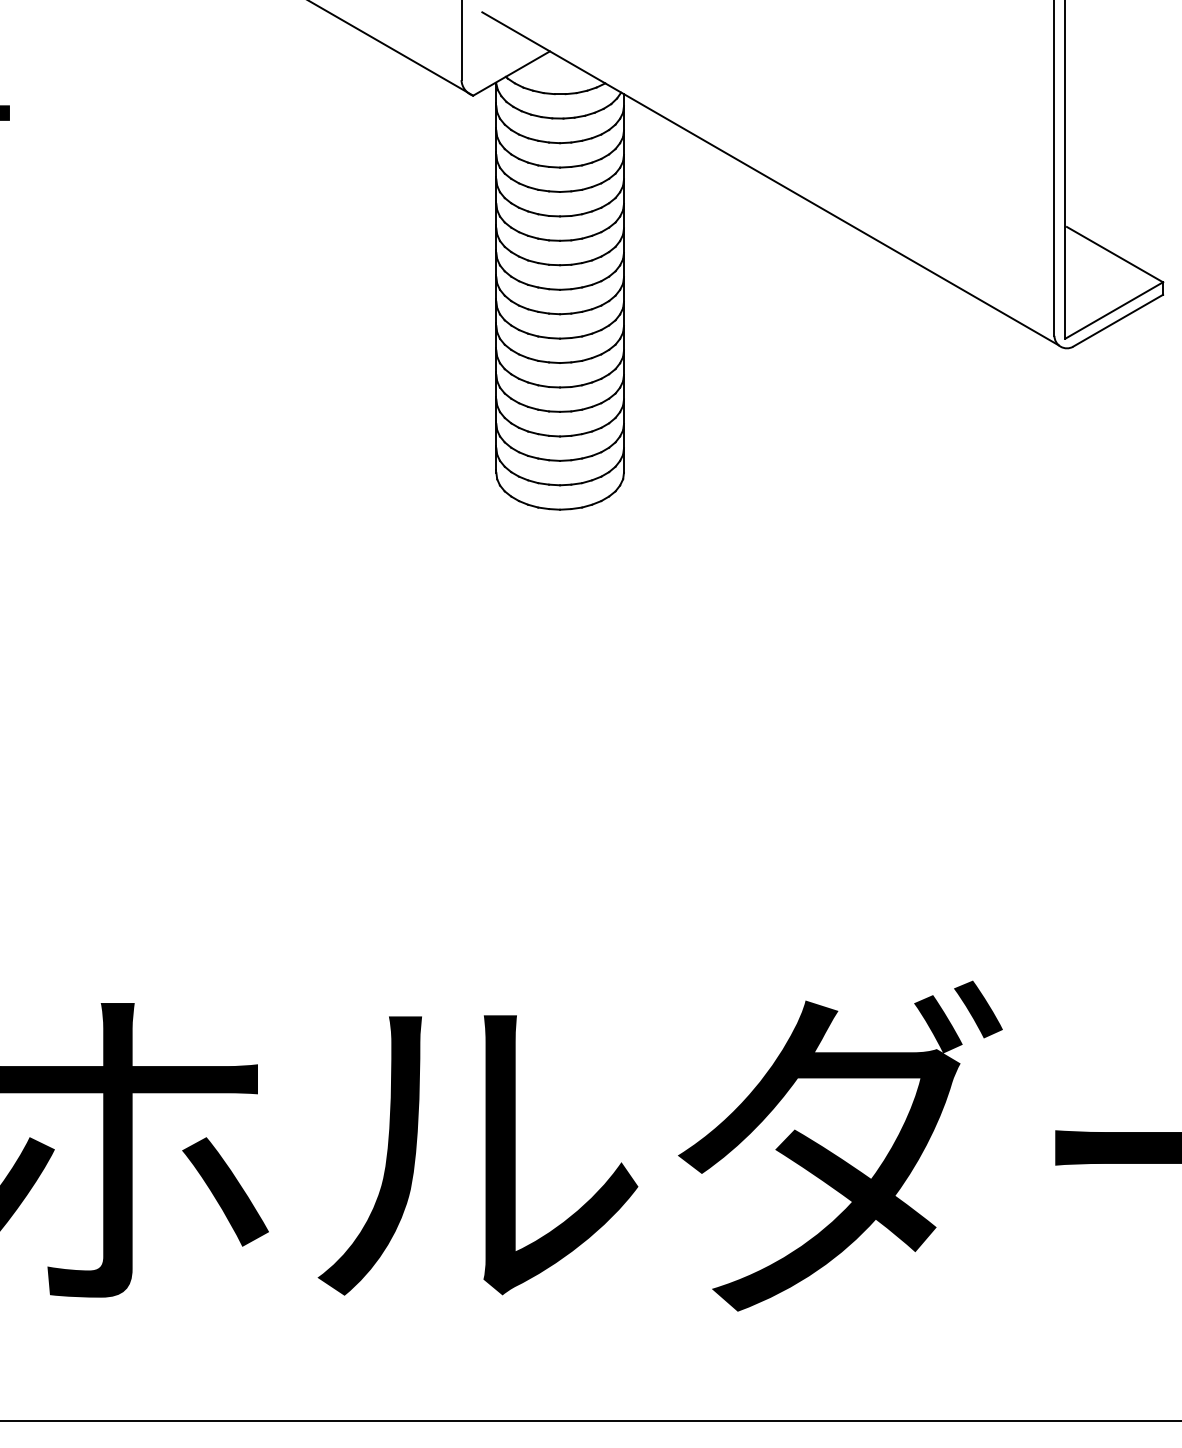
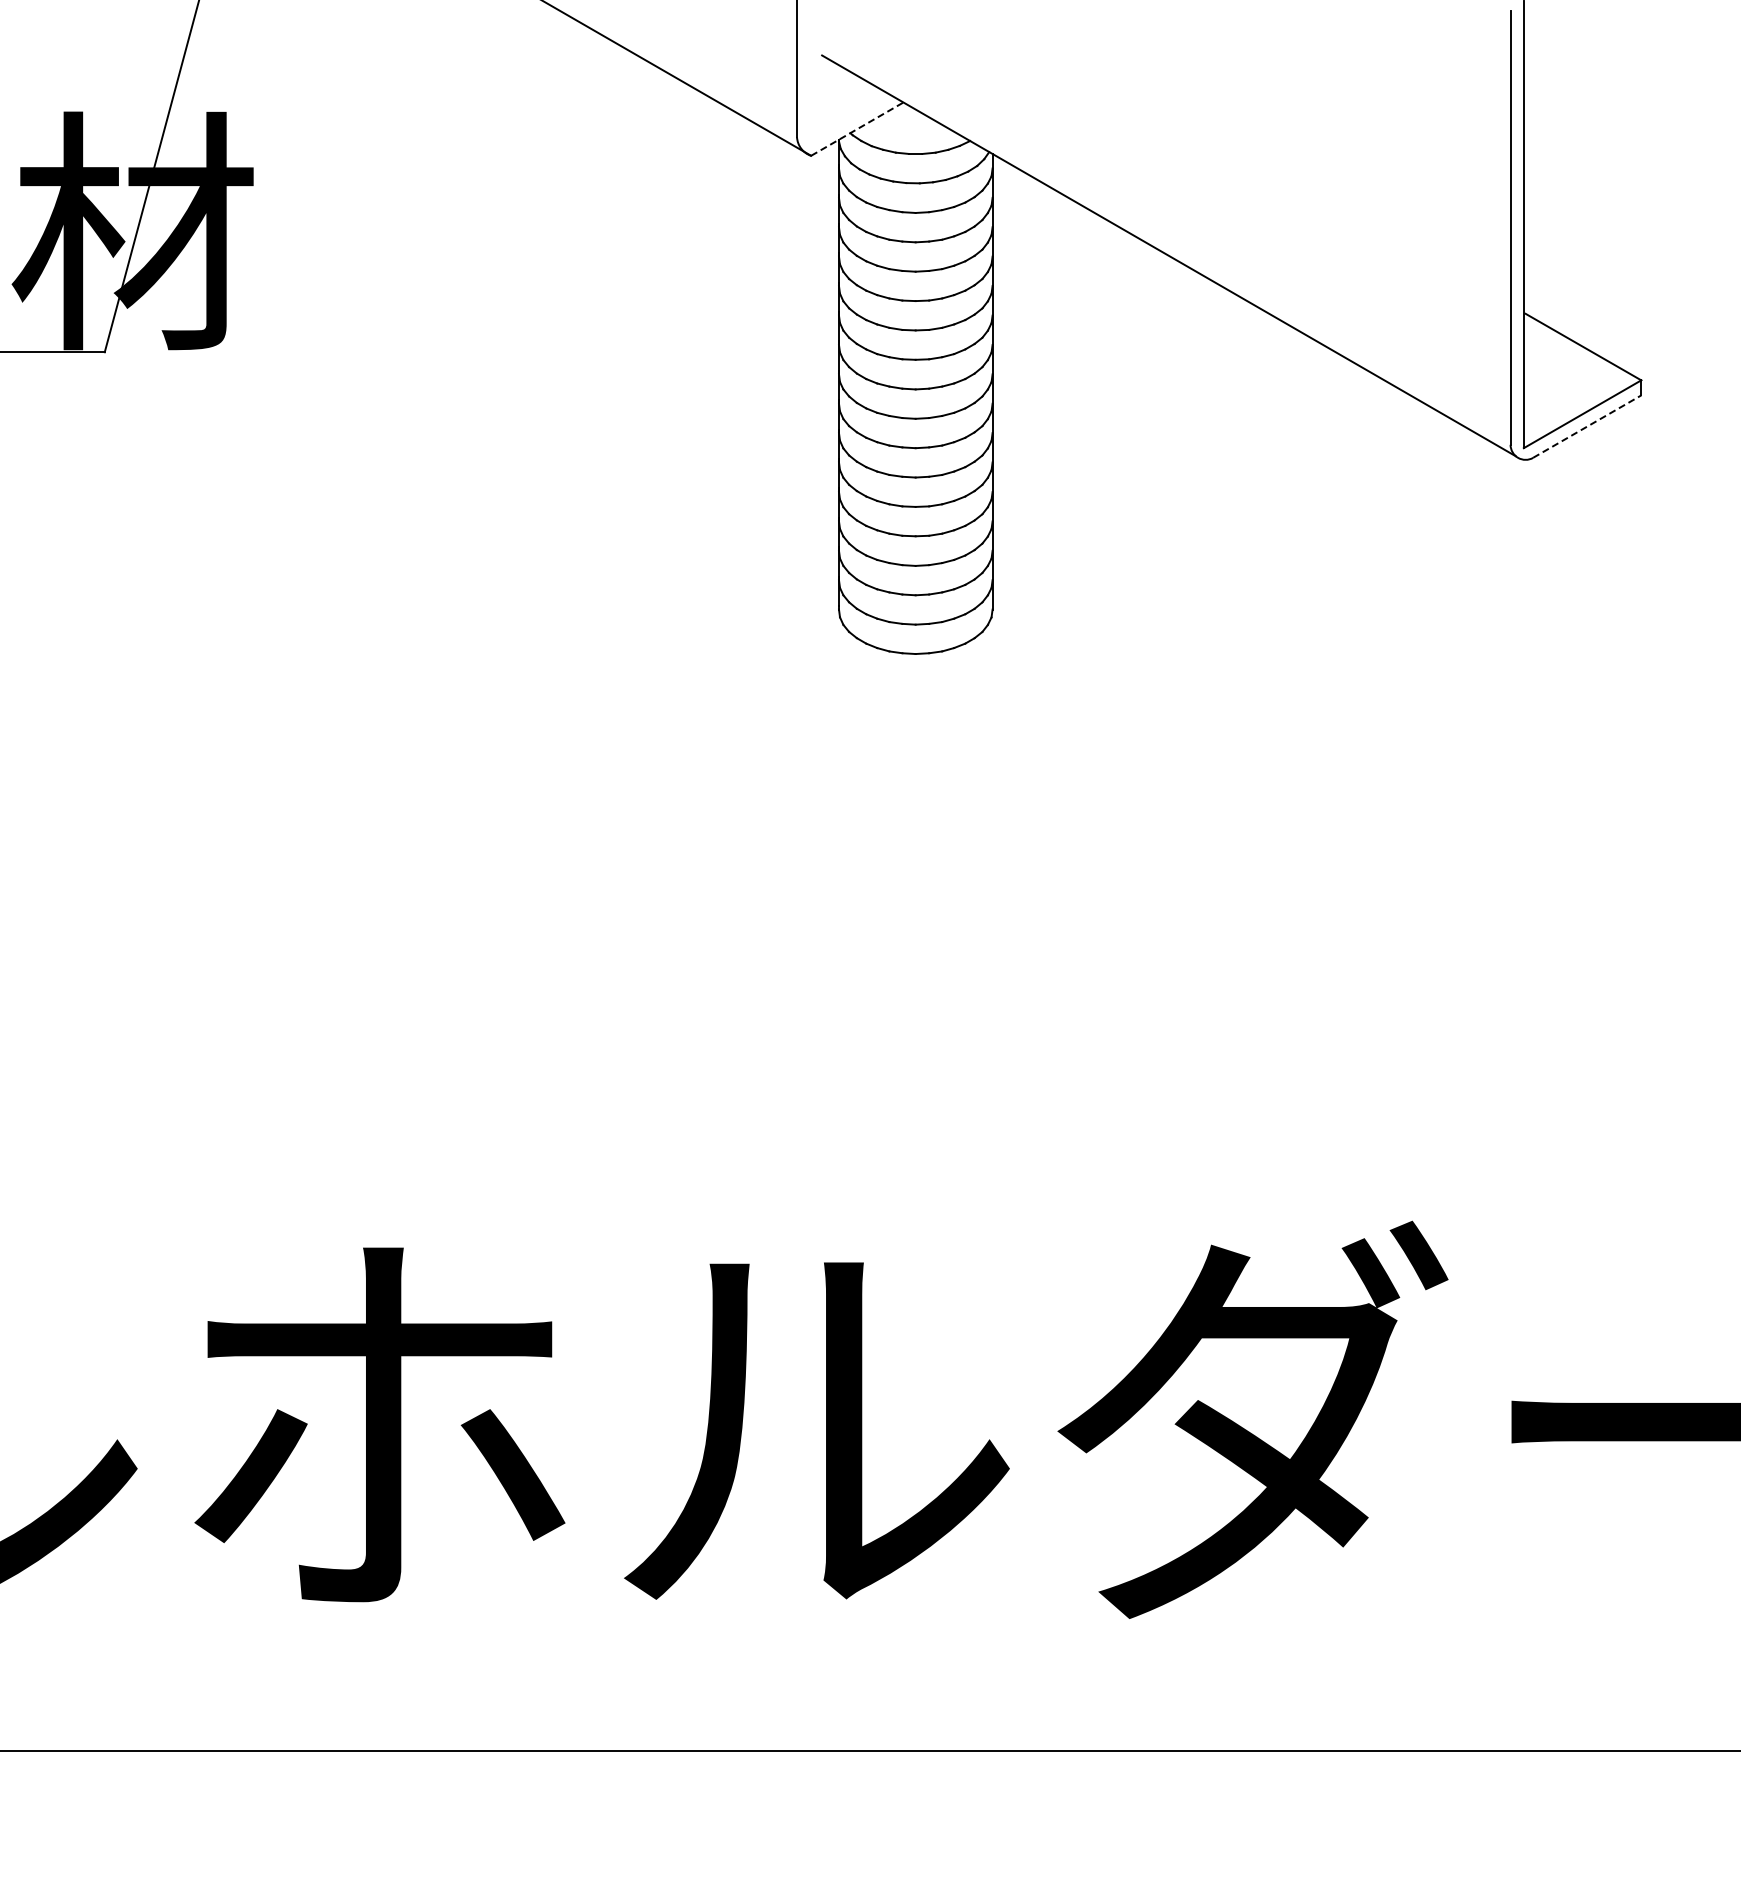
line: (511, 73) -> (857, 128), solid -> dashed
line: (1118, 320) -> (1587, 426), solid -> dashed

